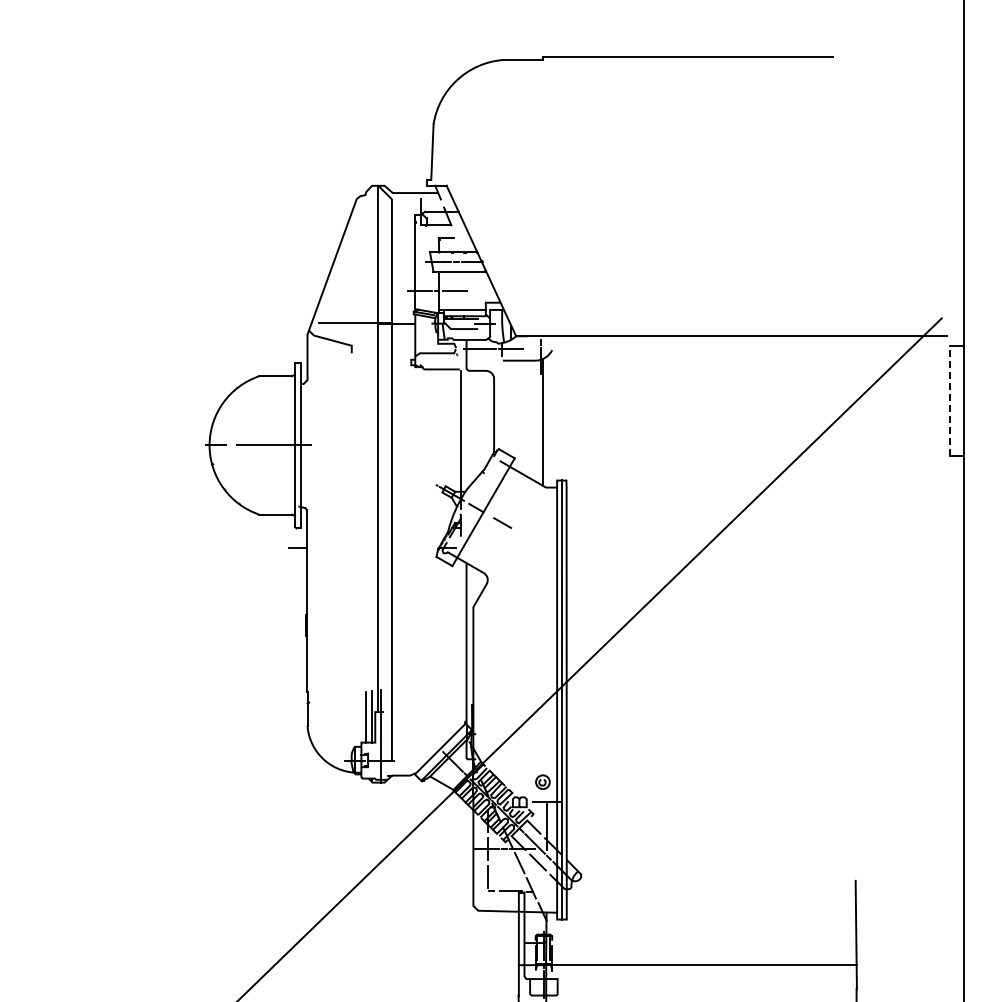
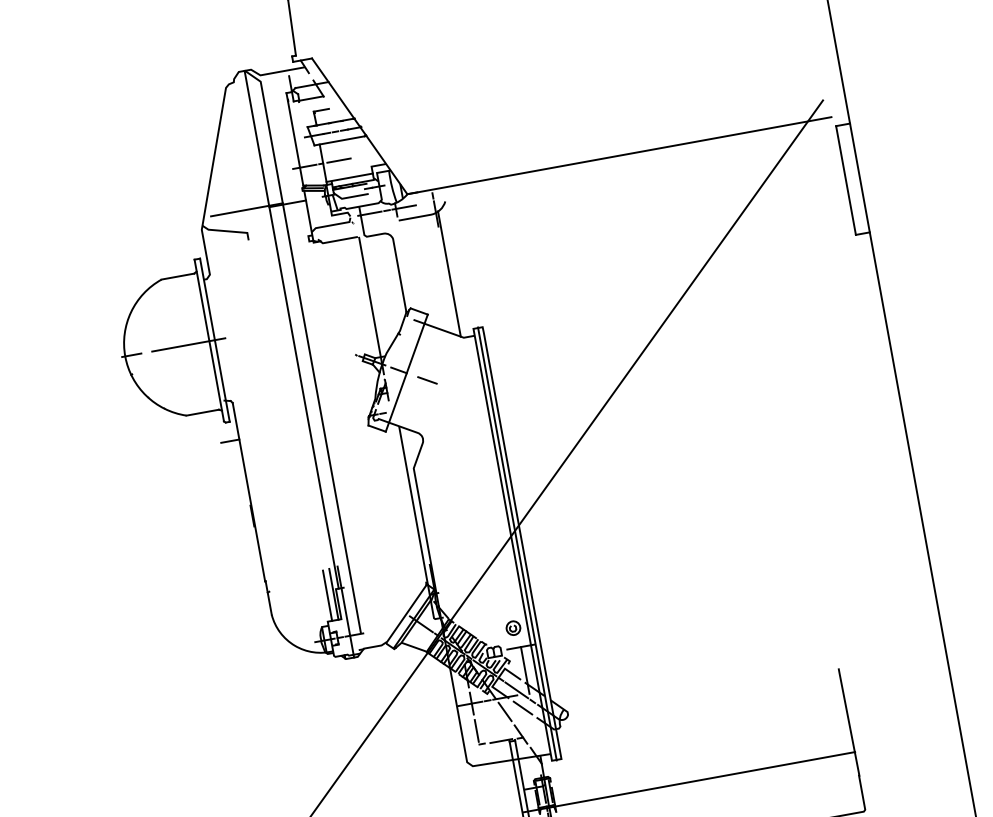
line: (950, 400) -> (846, 179), dashed -> solid

